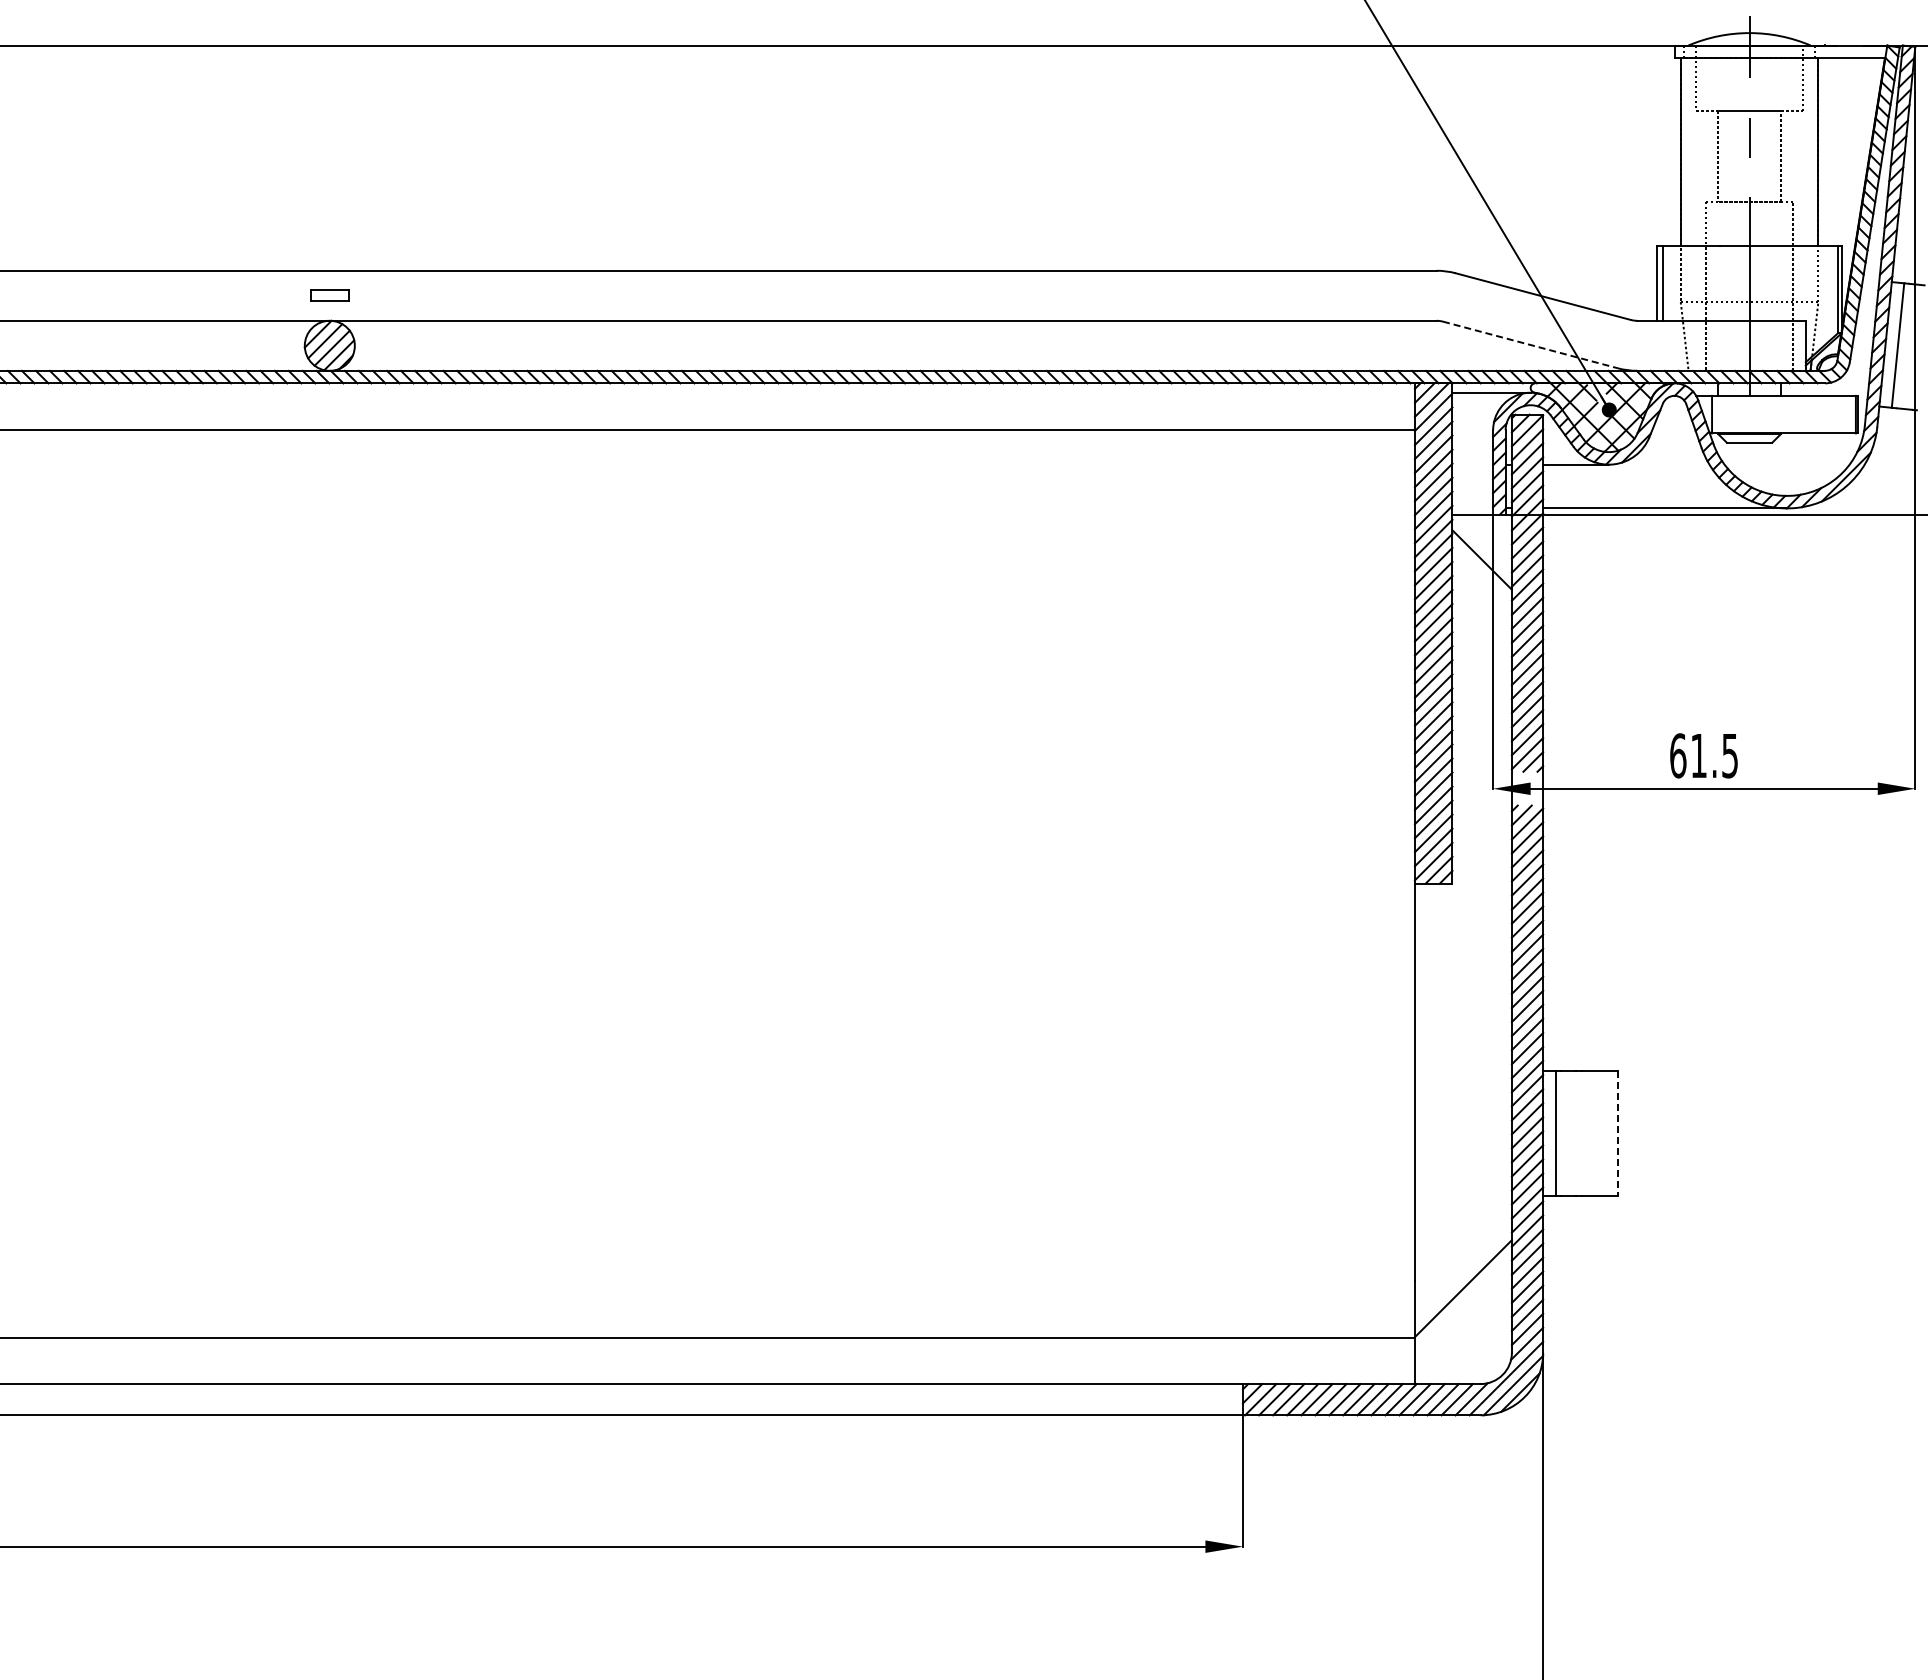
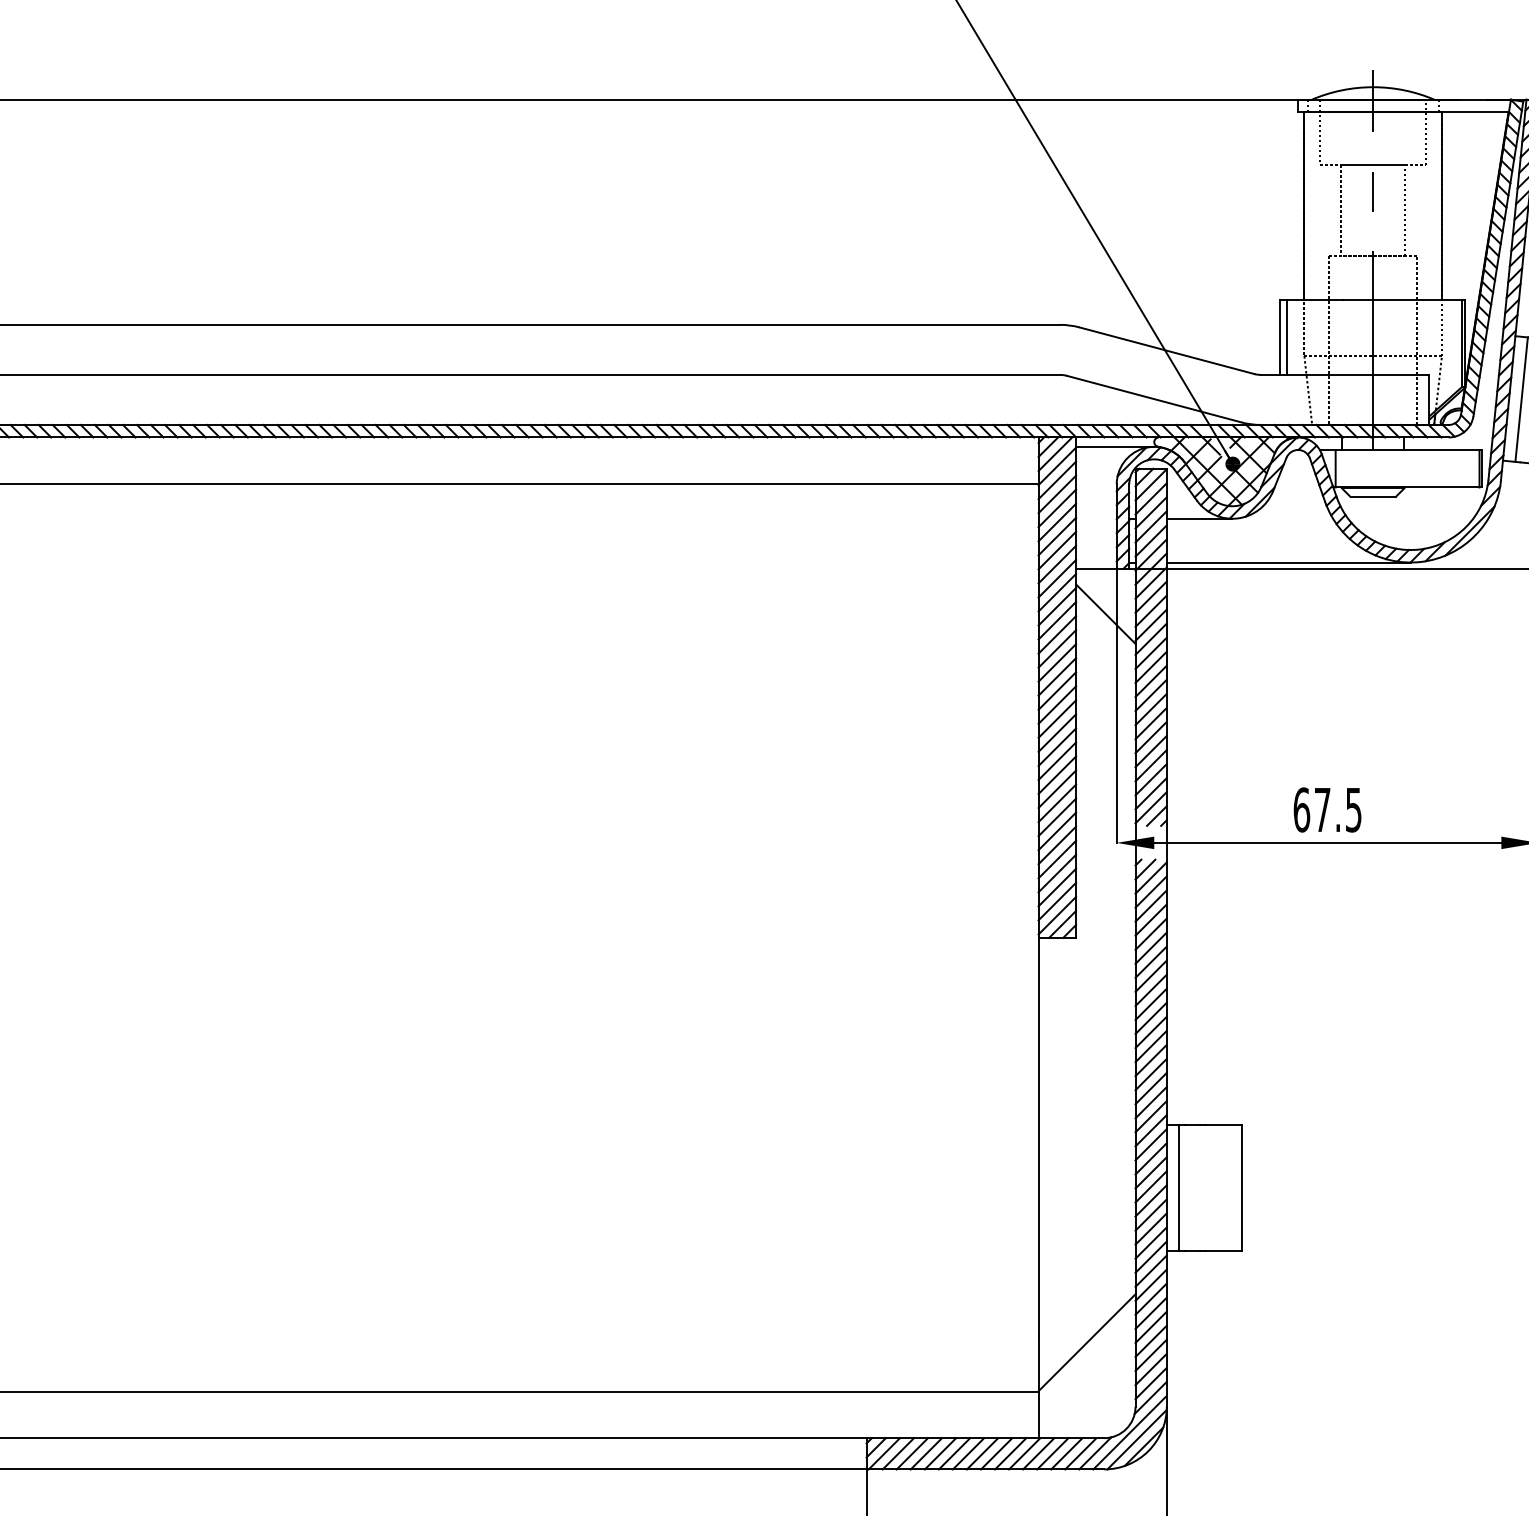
line: (1530, 344) -> (1154, 398), dashed -> solid
text: (1698, 755) -> (1322, 809), 61.5 -> 67.5
line: (1618, 1133) -> (1242, 1187), dashed -> solid

